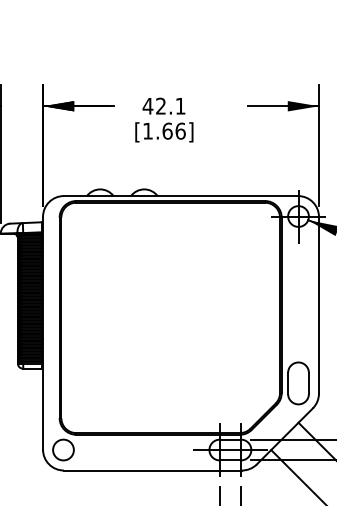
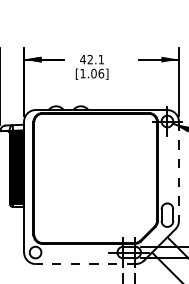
text: (166, 130) -> (93, 73), [1.66] -> [1.06]
line: (318, 305) -> (178, 171), solid -> dashed
line: (152, 471) -> (85, 264), solid -> dashed

